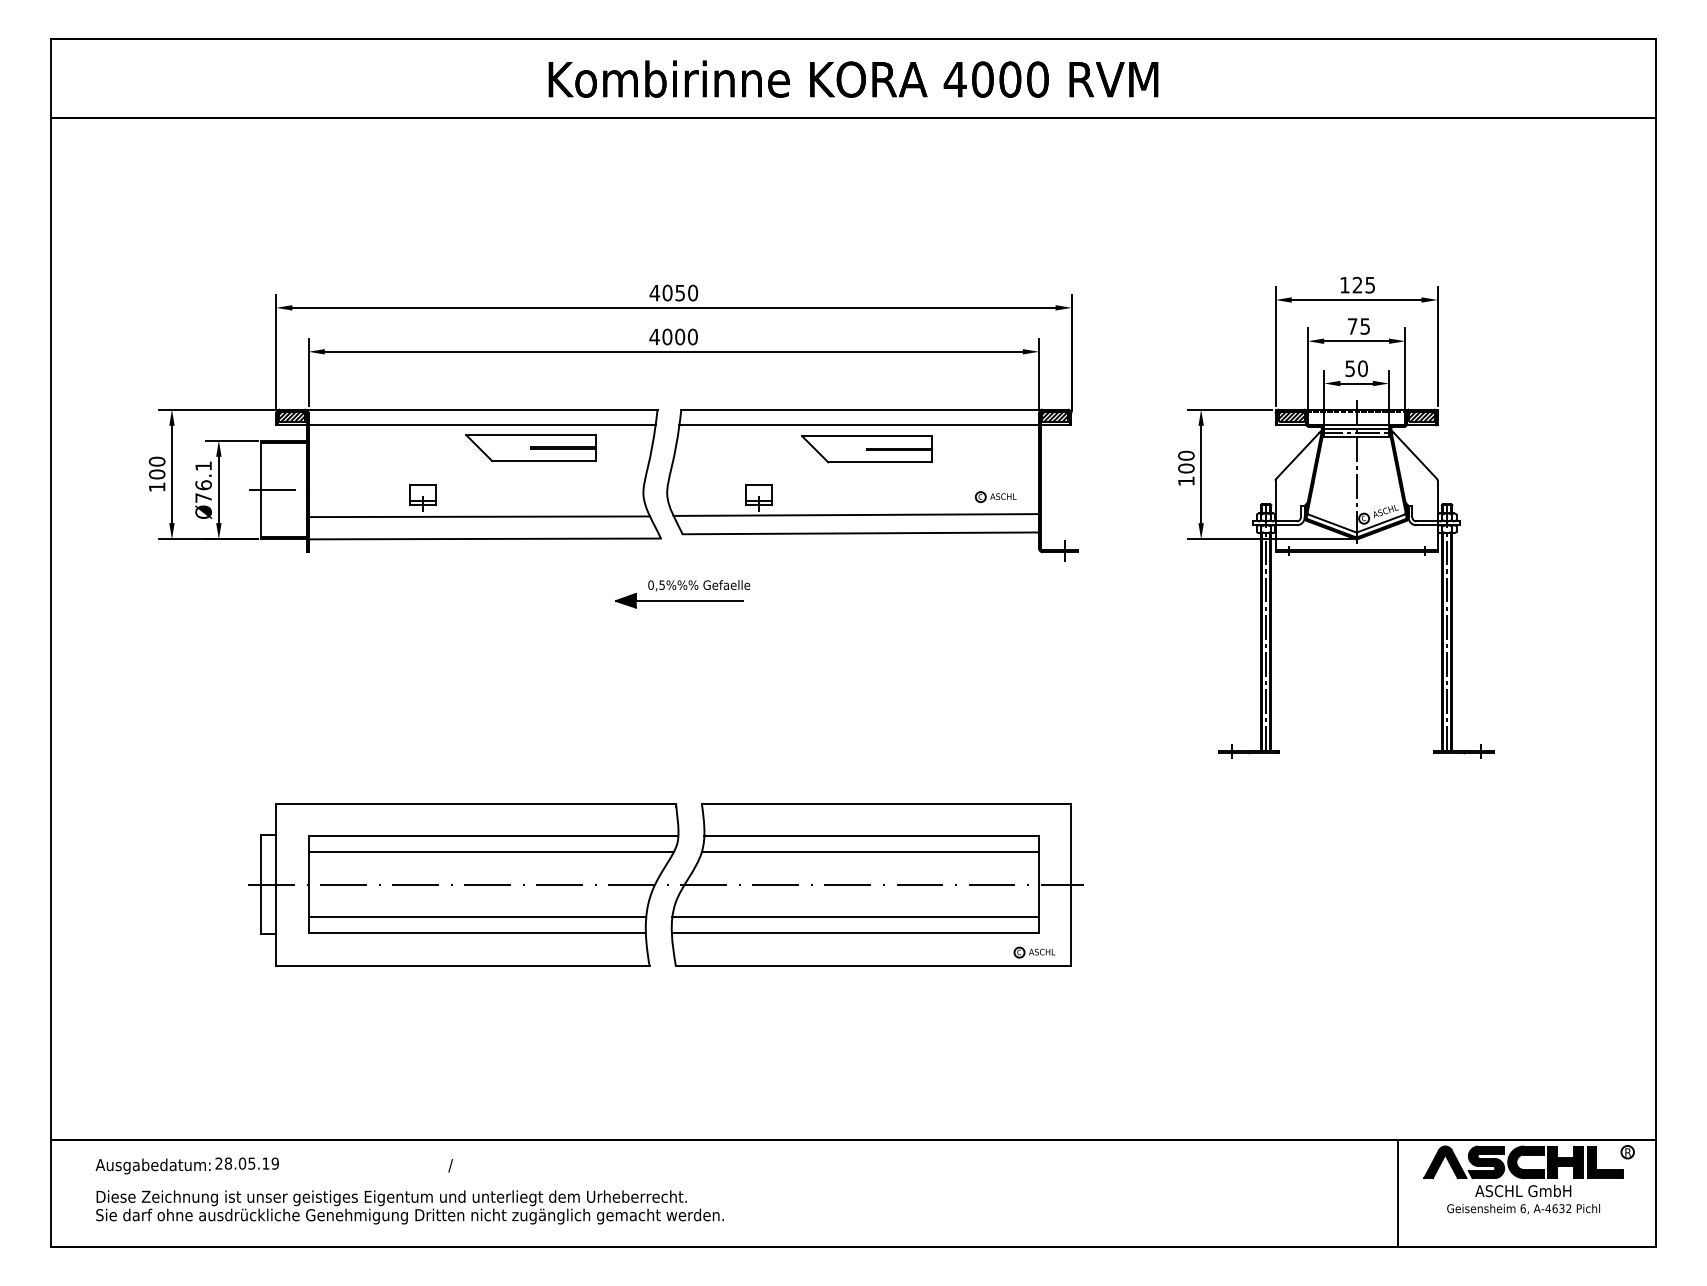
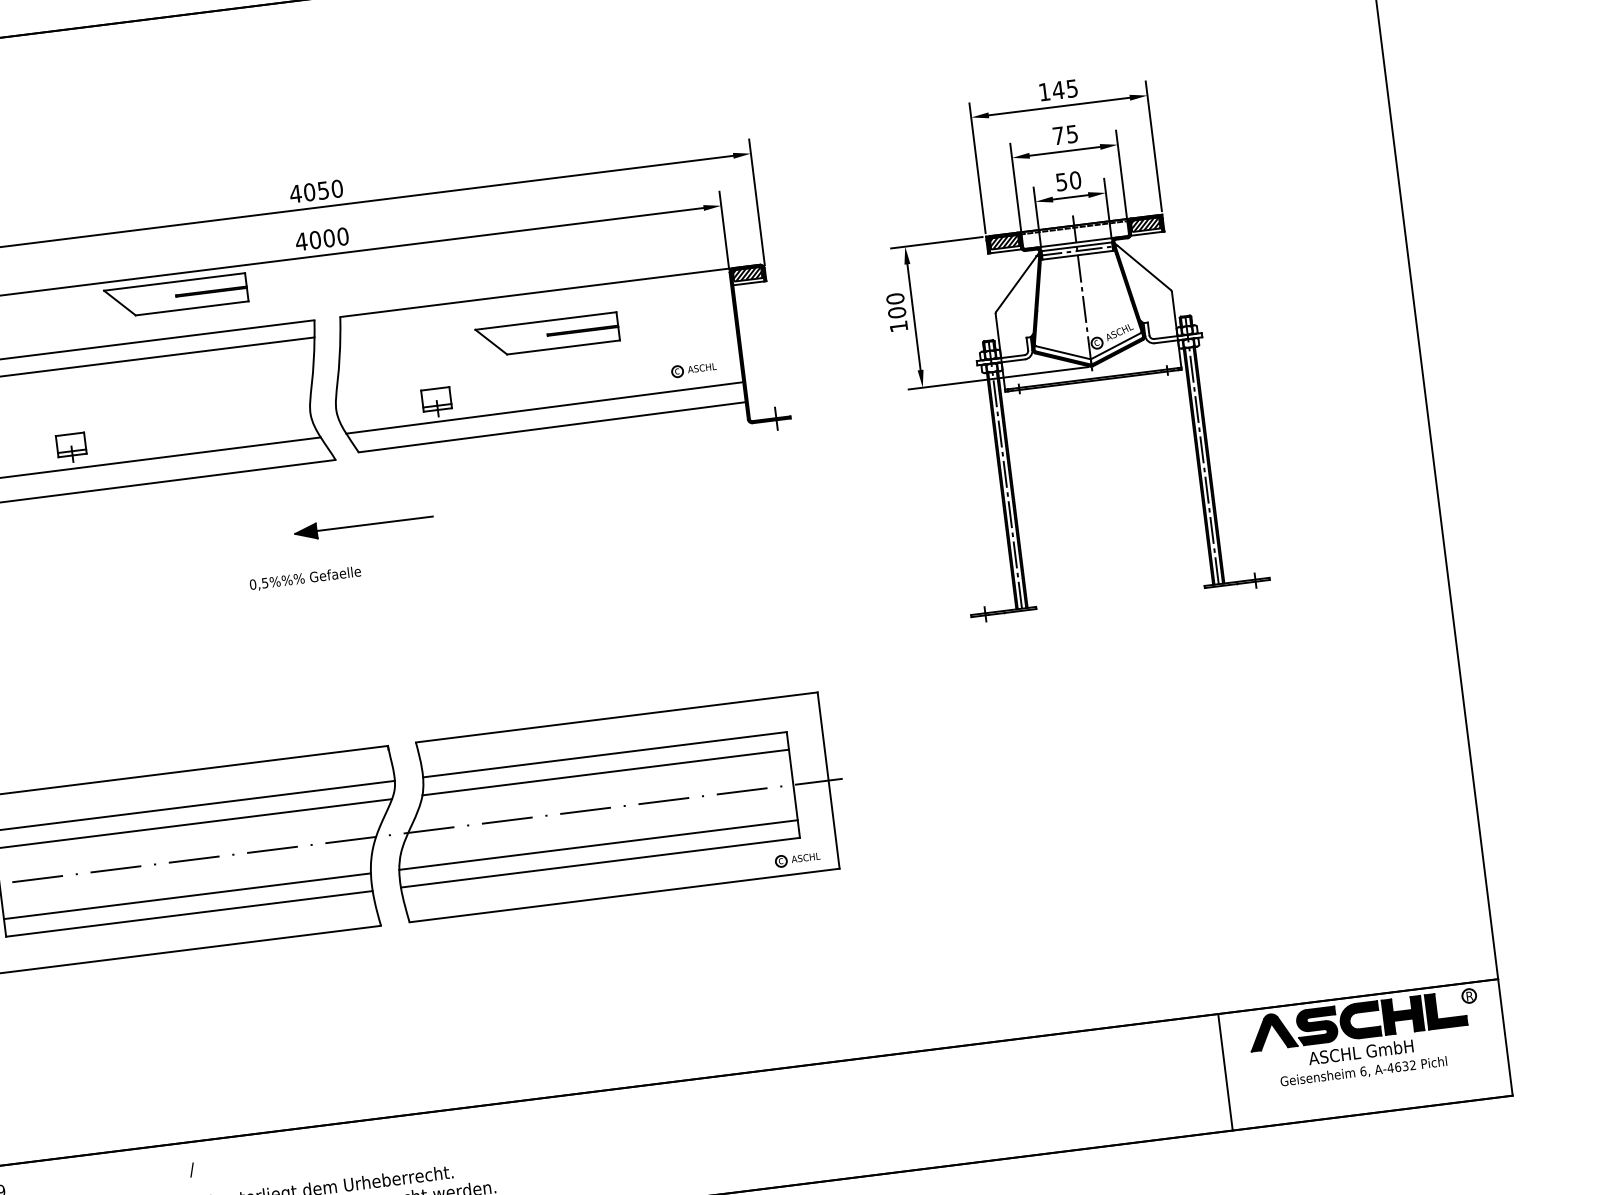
text: (1357, 284) -> (1058, 89), 125 -> 145
line: (859, 425) -> (536, 310), removed
part: (530, 447) -> (175, 295), moved
text: (699, 585) -> (305, 578), moved

